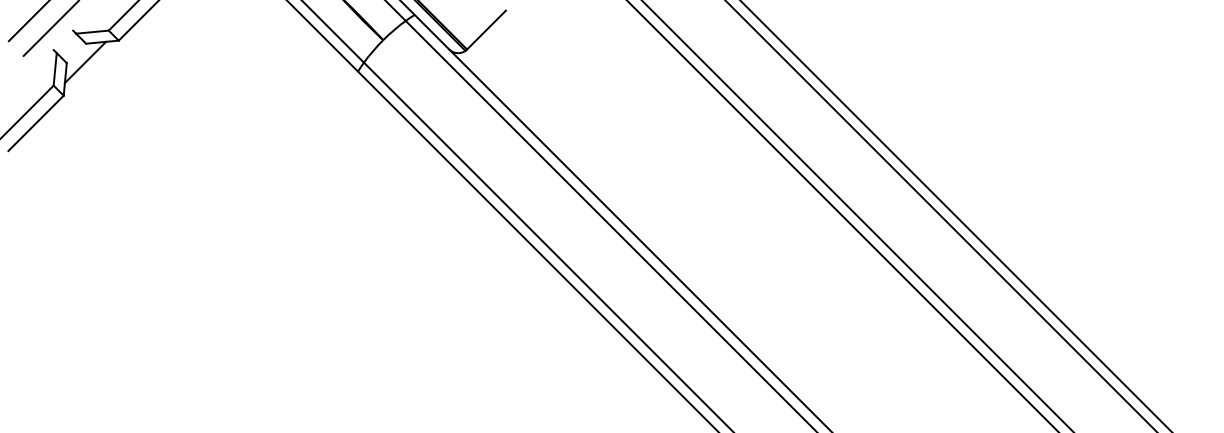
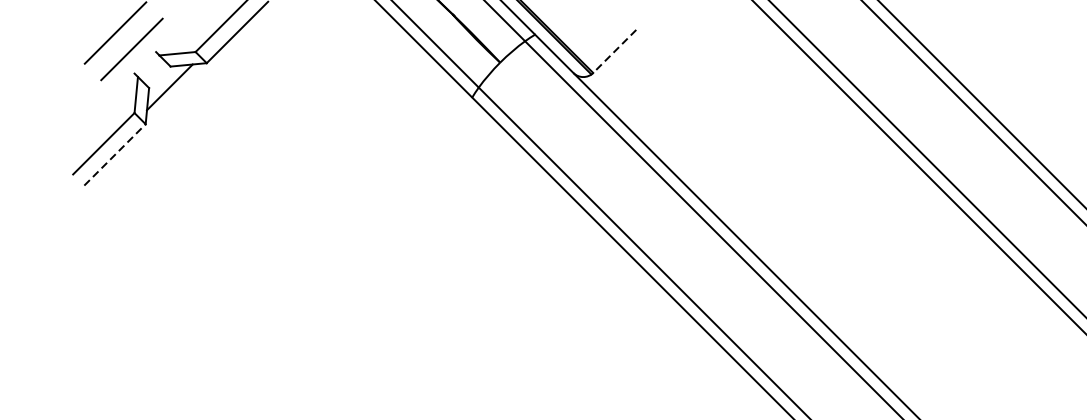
line: (486, 30) -> (614, 51), solid -> dashed
line: (36, 123) -> (115, 155), solid -> dashed

